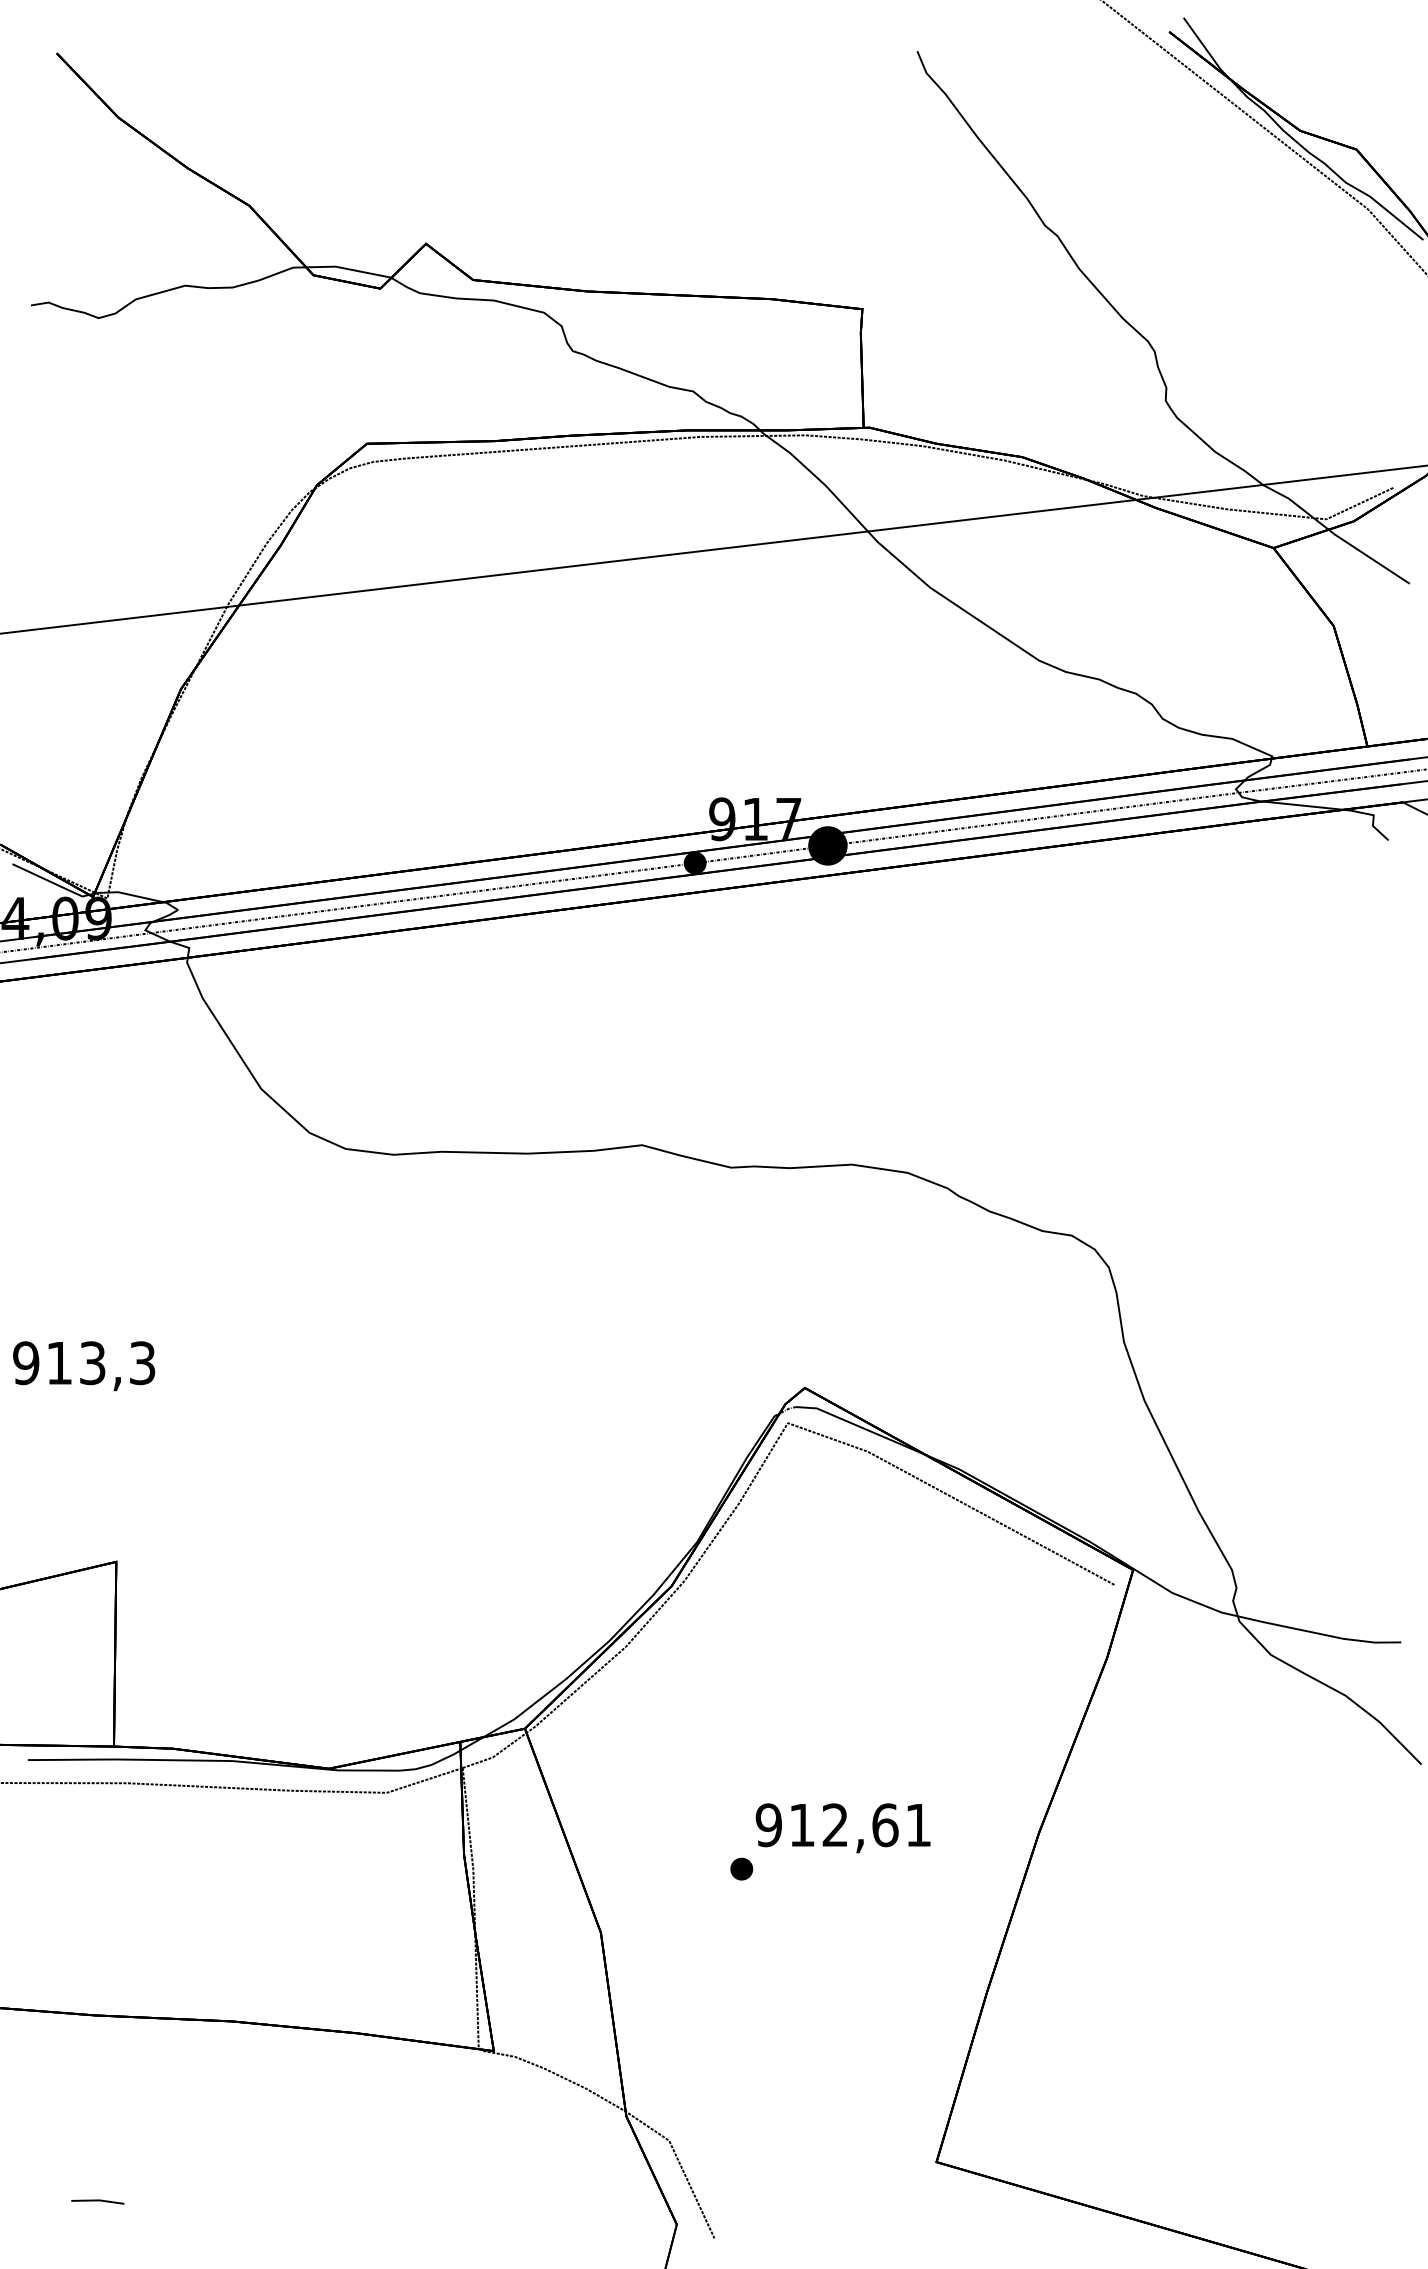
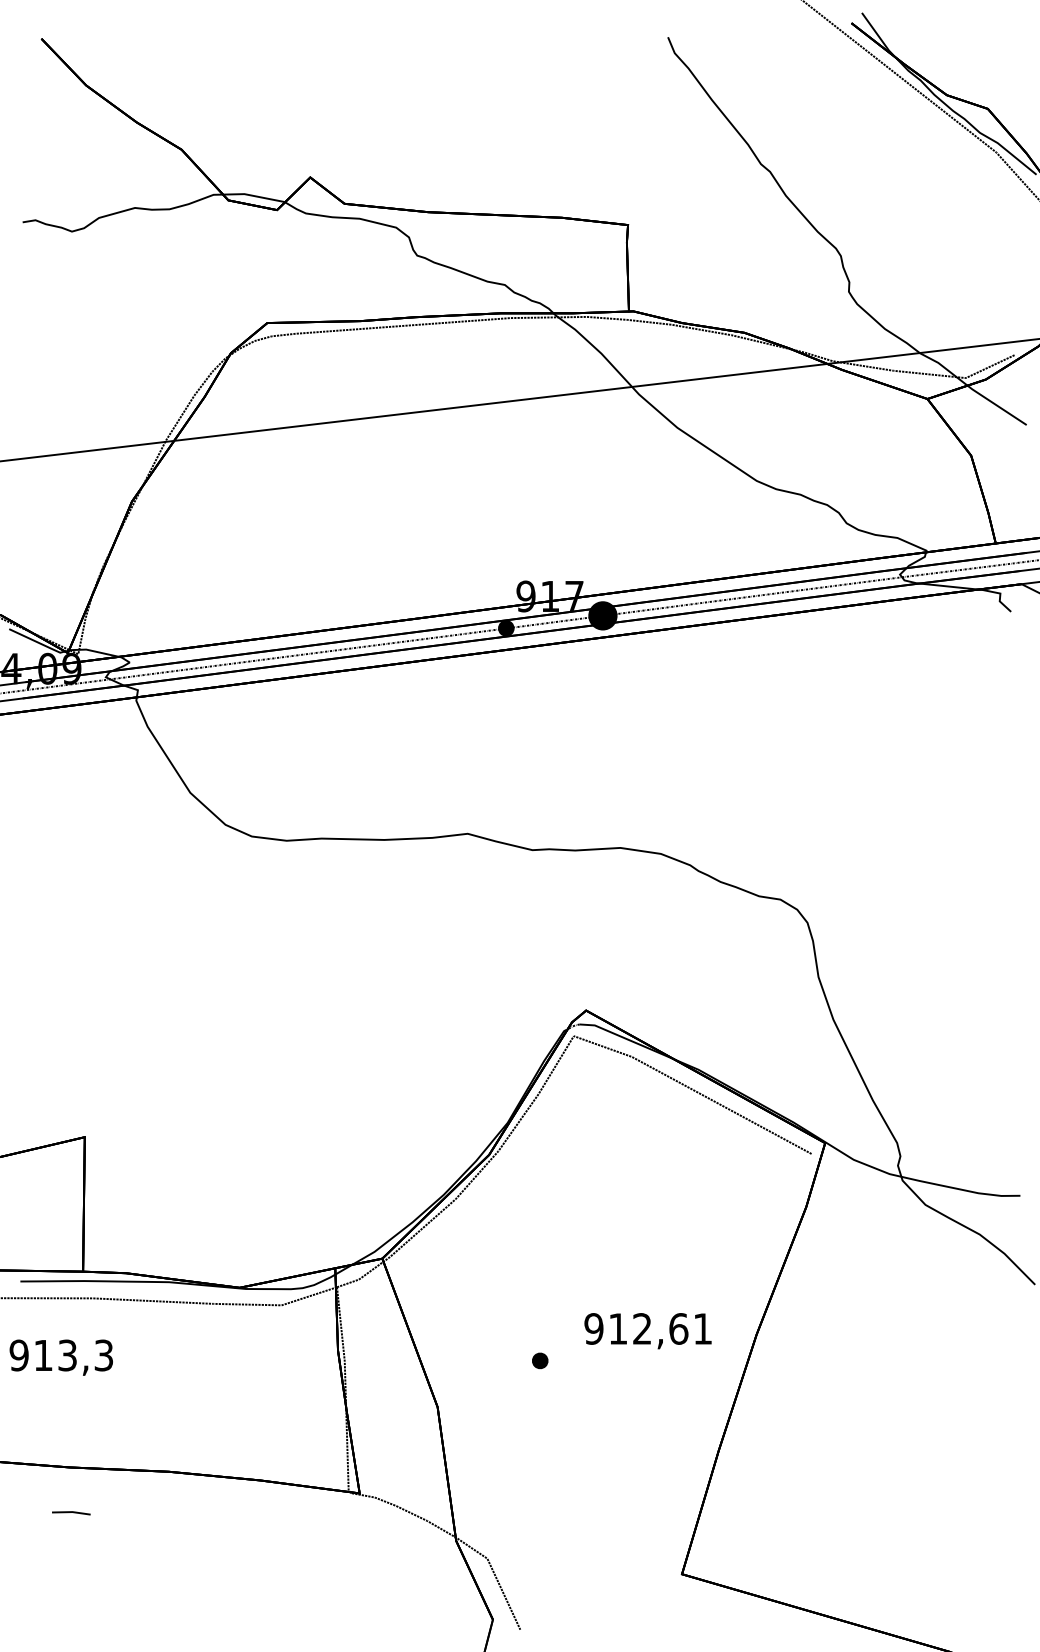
text: (82, 1365) -> (60, 1357), moved
text: (842, 1828) -> (647, 1331), moved
line: (98, 2200) -> (71, 1512), moved

